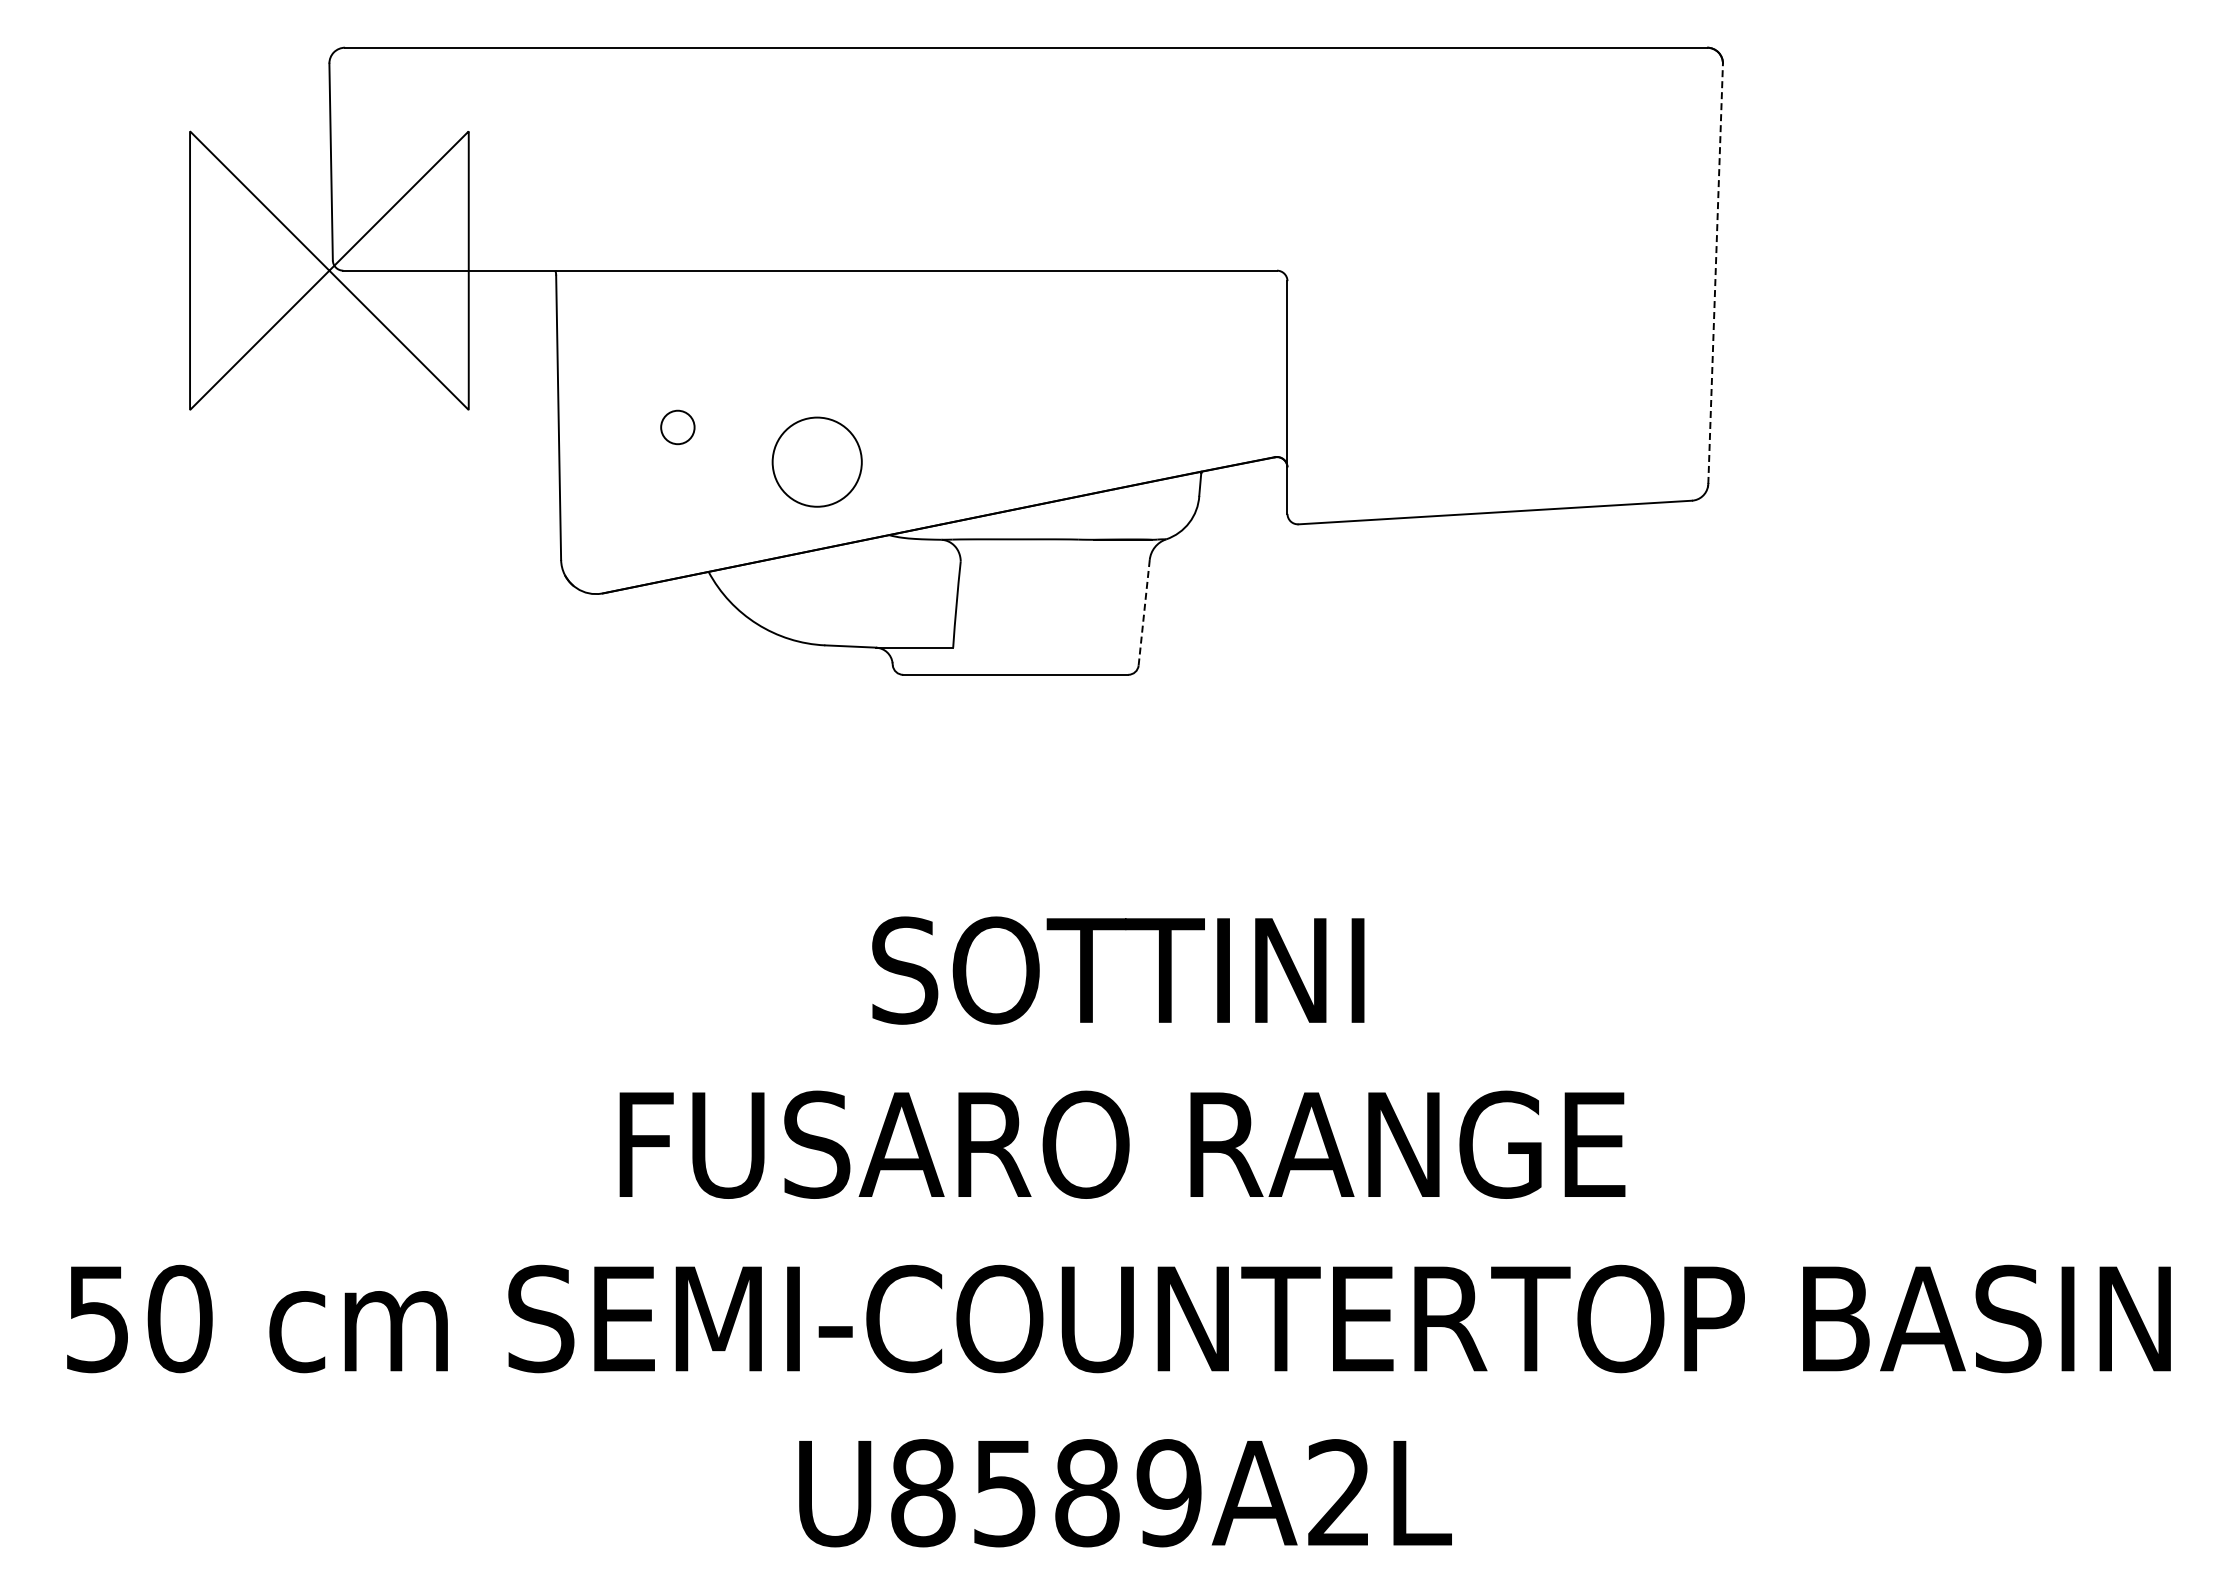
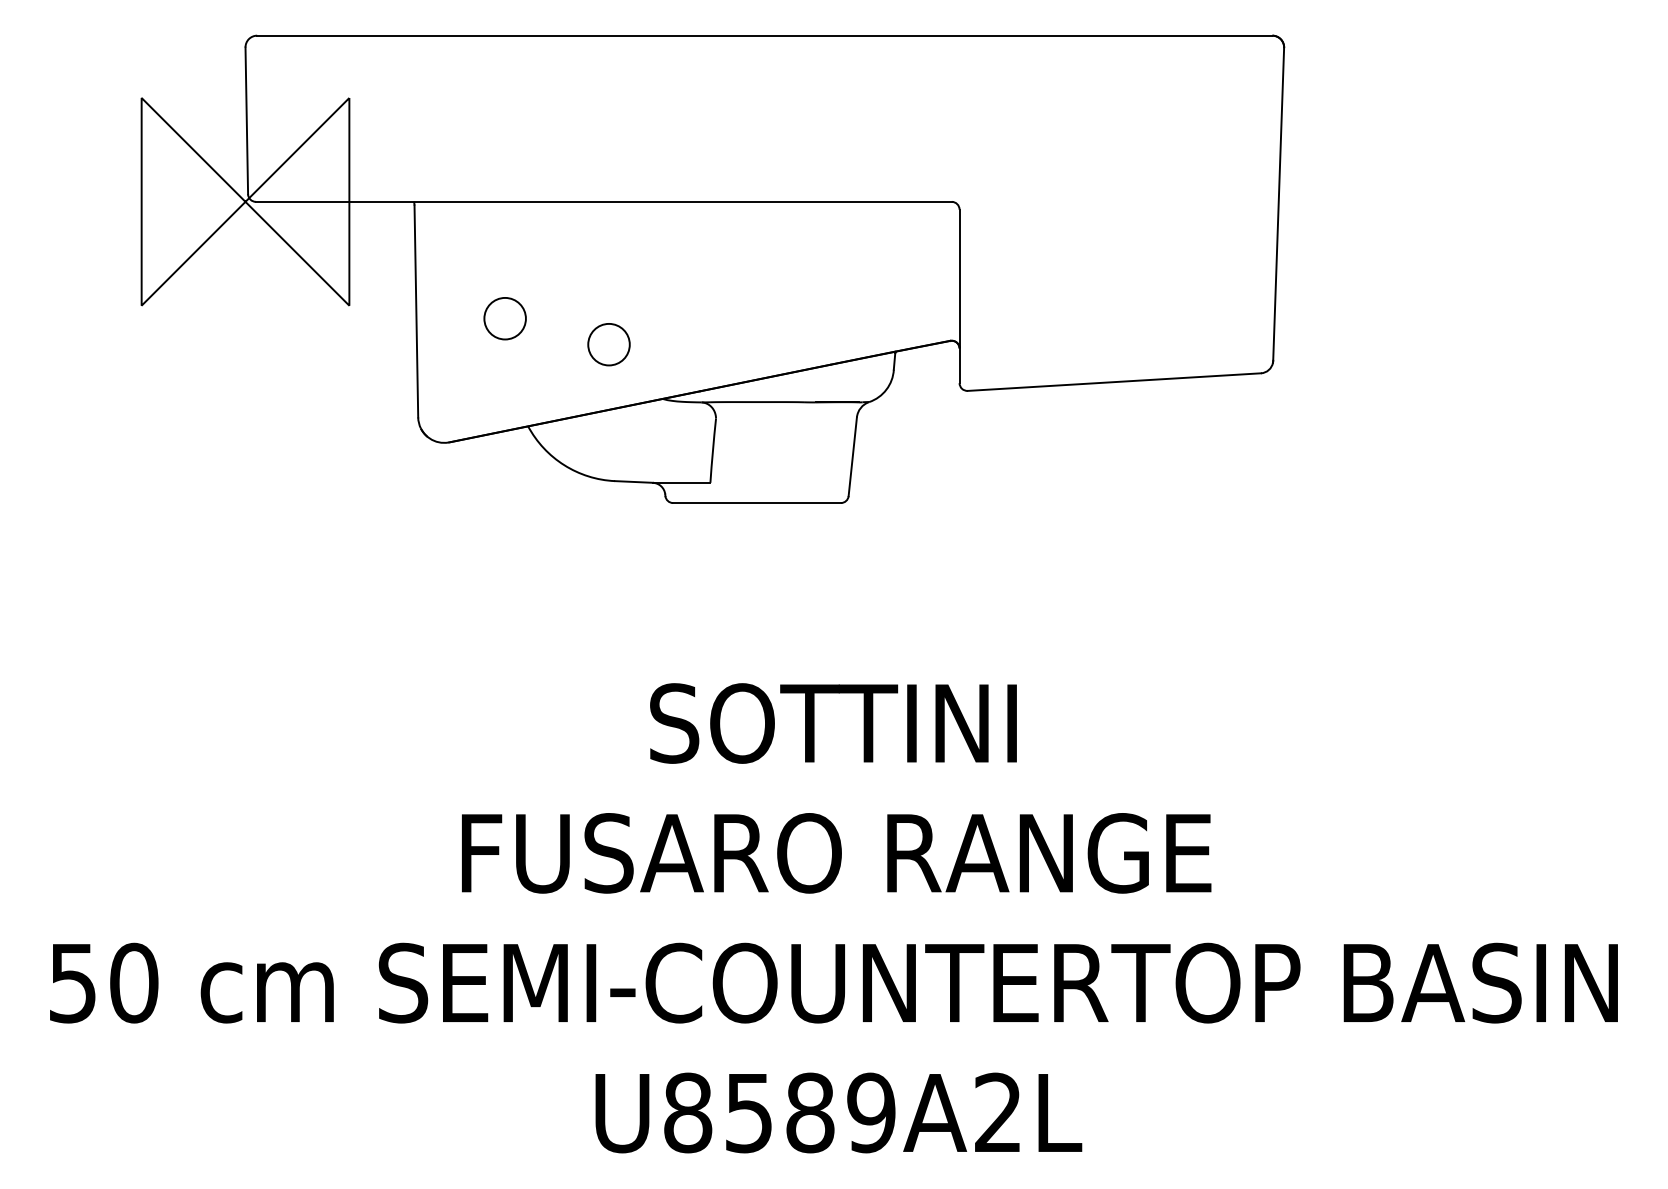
line: (1715, 273) -> (1278, 203), dashed -> solid
circle: (677, 427) -> (504, 318), size x1.67
circle: (816, 462) -> (608, 344), size x0.62
line: (1144, 612) -> (853, 456), dashed -> solid

